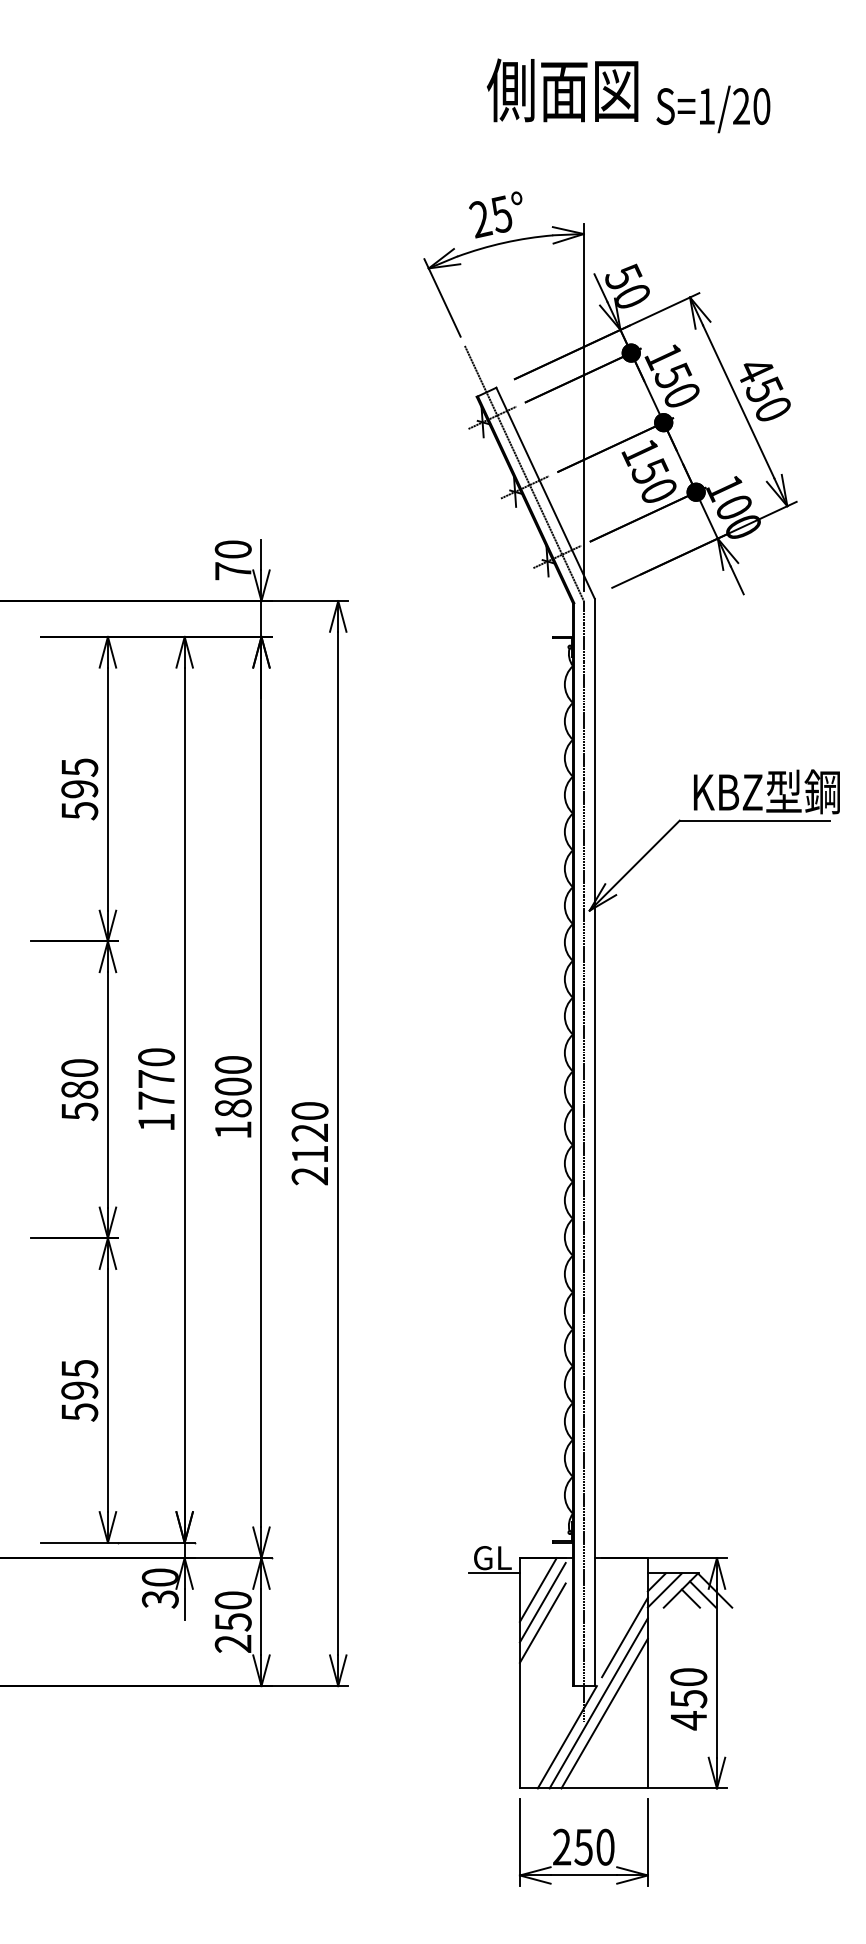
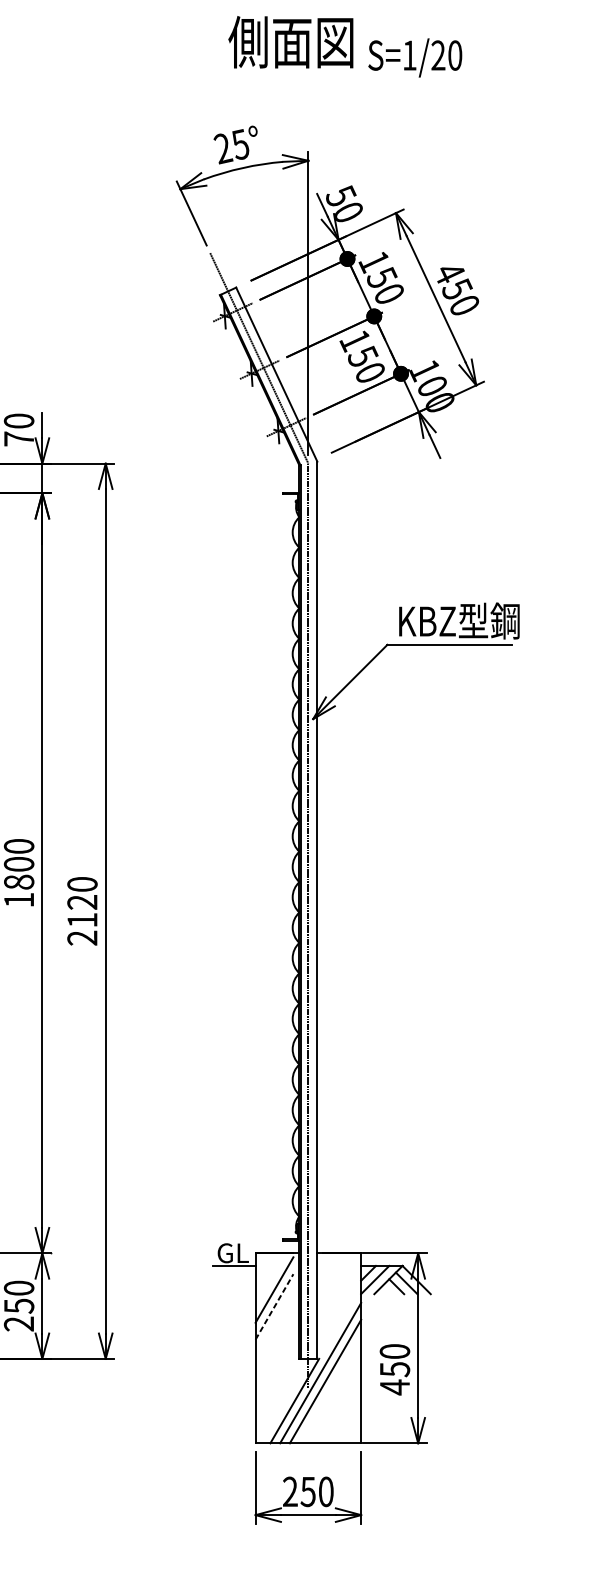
line: (537, 1589) -> (270, 1279), removed
line: (542, 1623) -> (274, 1307), solid -> dashed
line: (624, 1637) -> (341, 1318), removed

